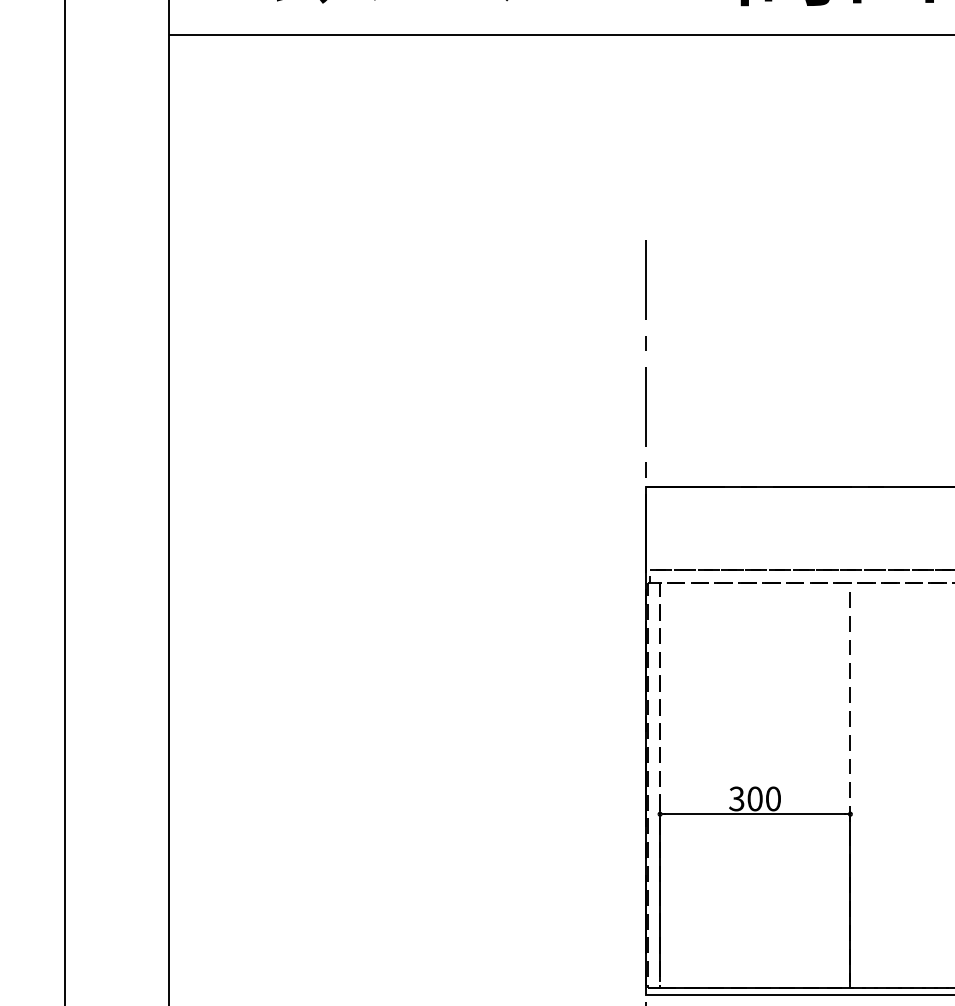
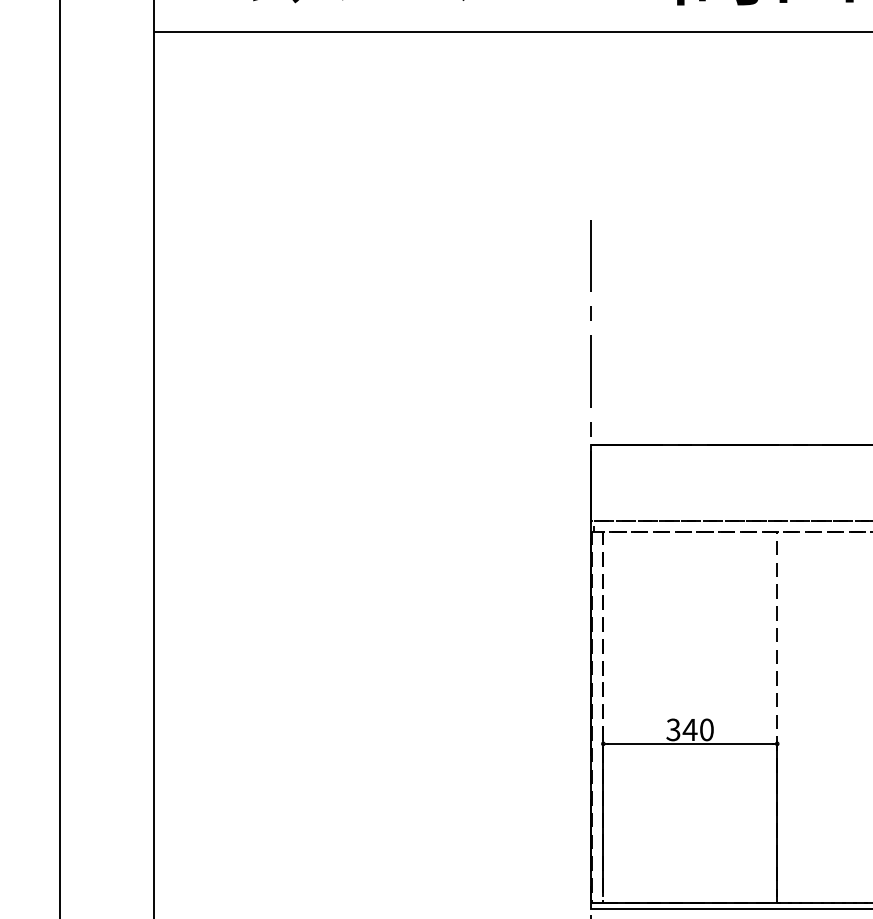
text: (754, 798) -> (689, 729), 300 -> 340

